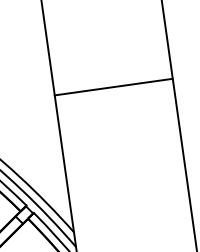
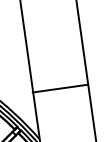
line: (111, 86) -> (59, 88), moved

